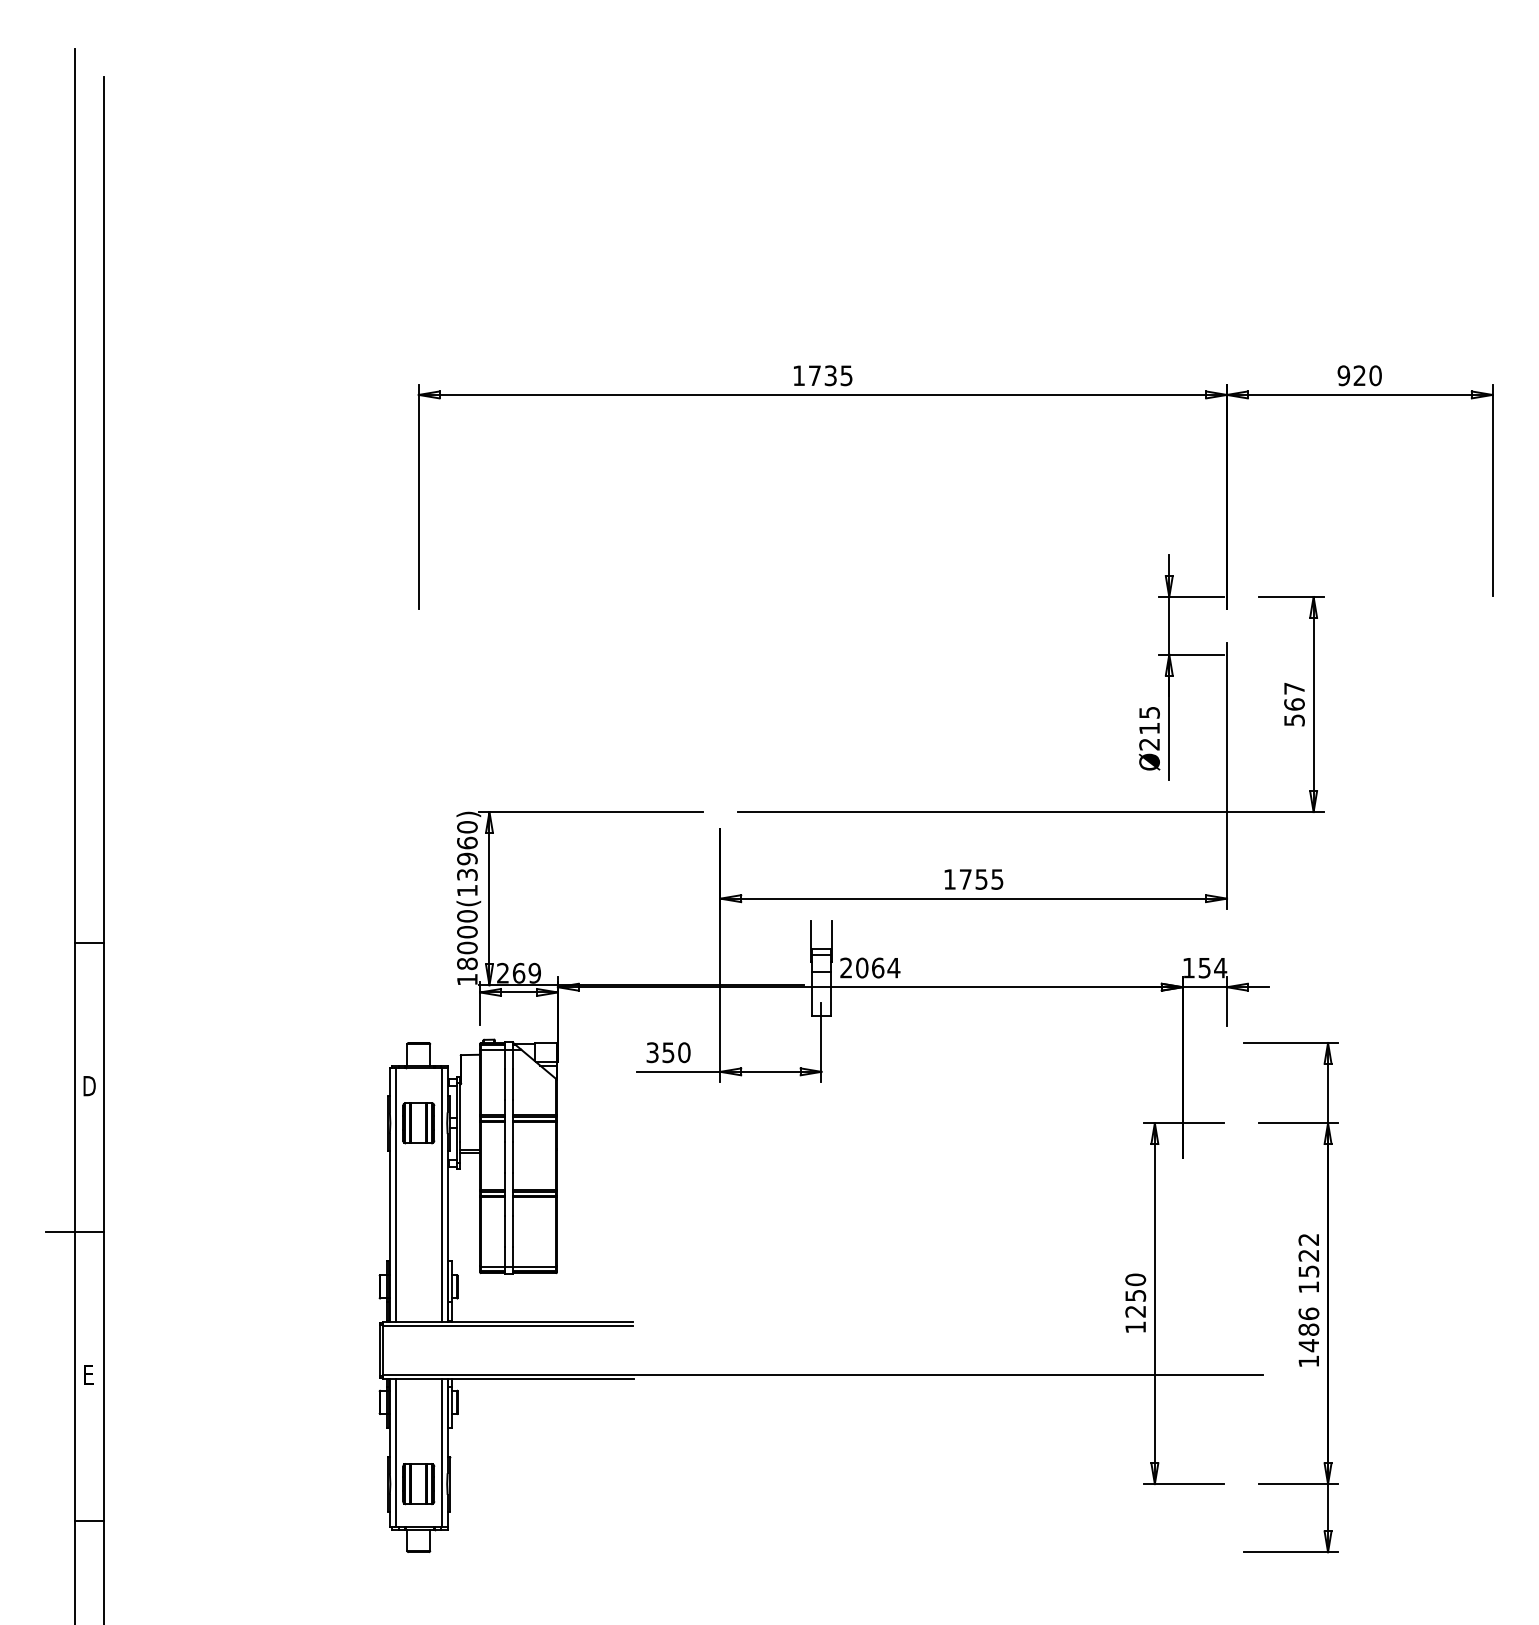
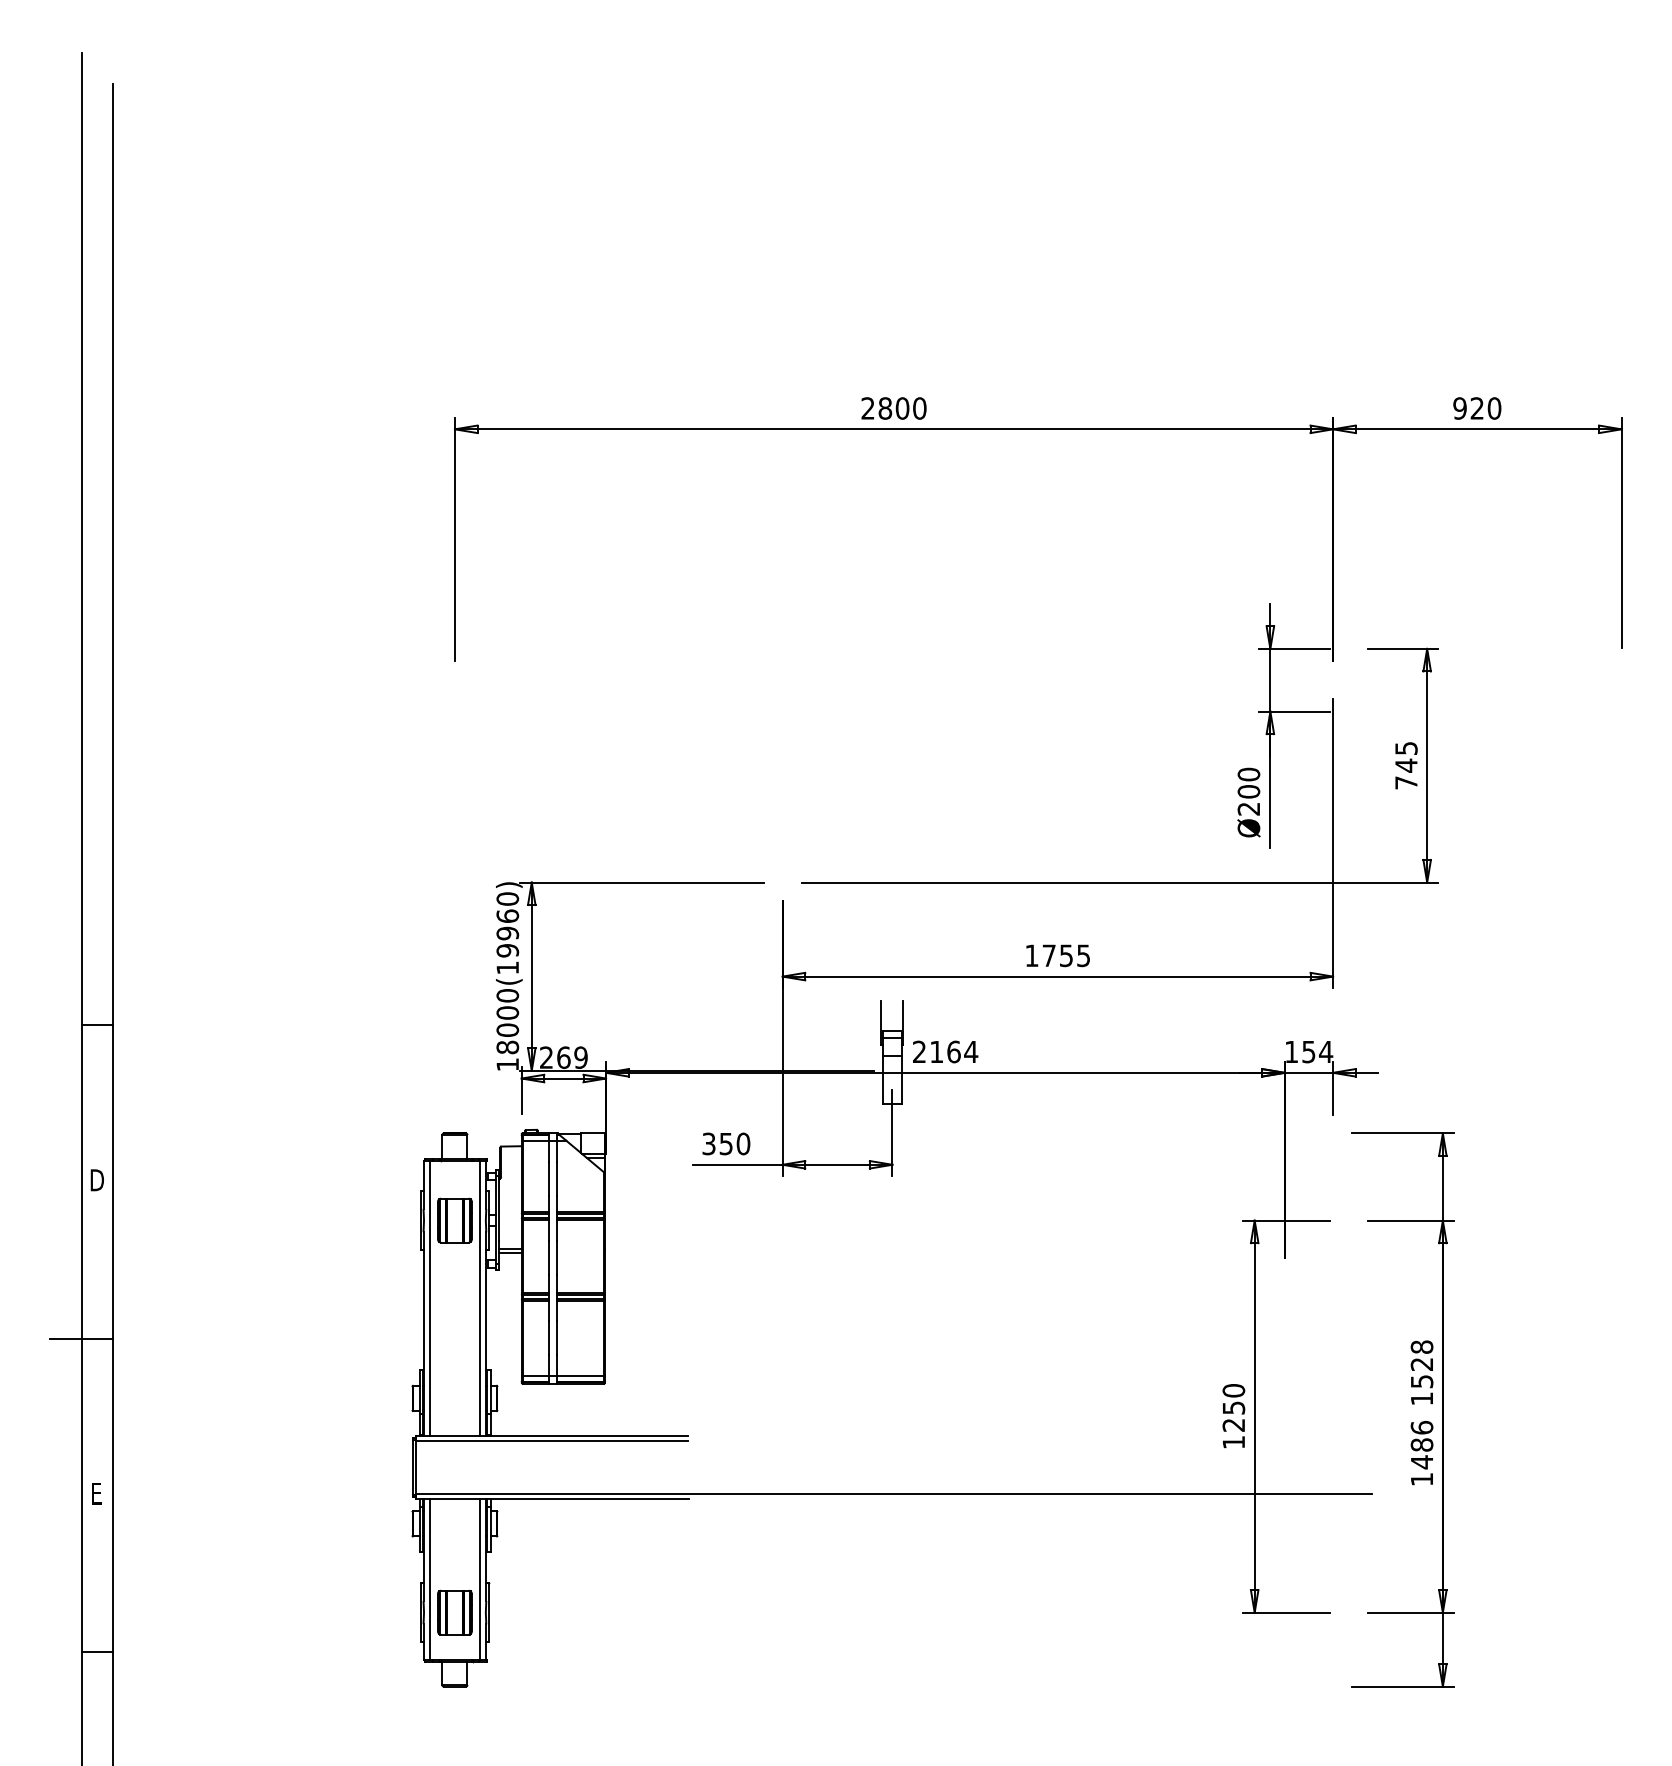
text: (822, 375) -> (893, 408), 1735 -> 2800
text: (1294, 704) -> (1406, 765), 567 -> 745
text: (1149, 719) -> (1248, 782), Ø215 -> Ø200
text: (467, 874) -> (507, 950), 18000(13960) -> 18000(19960)
text: (862, 967) -> (936, 1051), 2064 -> 2164
text: (1308, 1239) -> (1421, 1346), 1522 -> 1528

